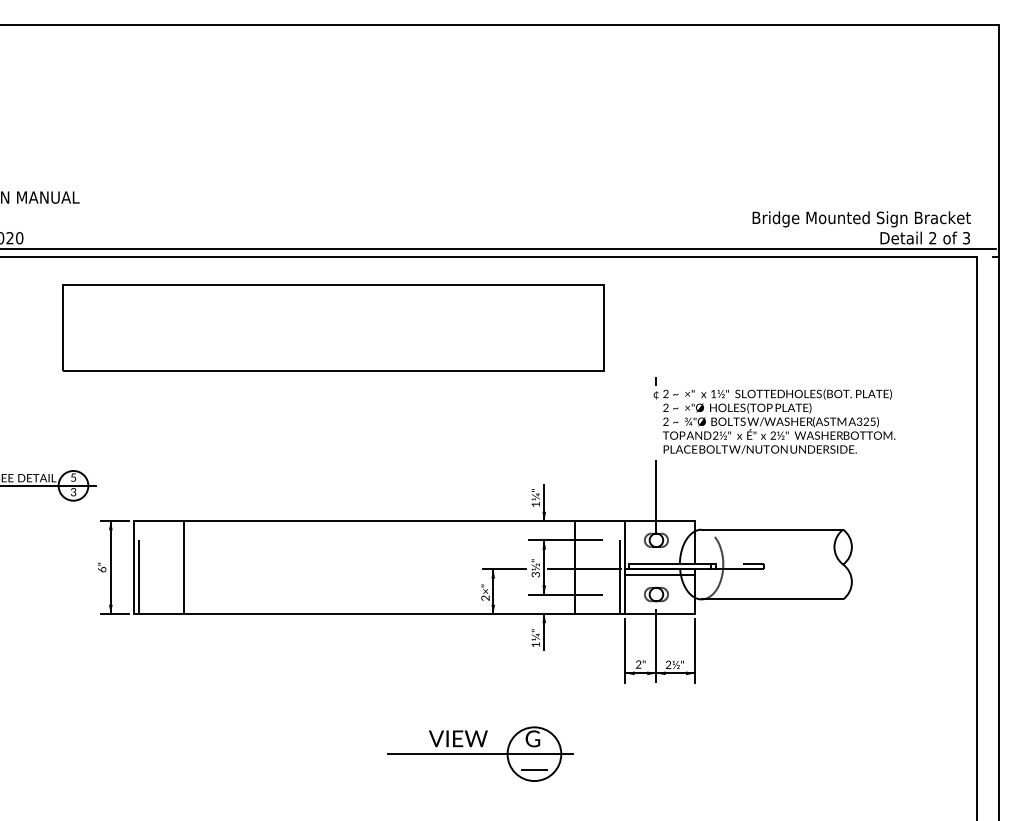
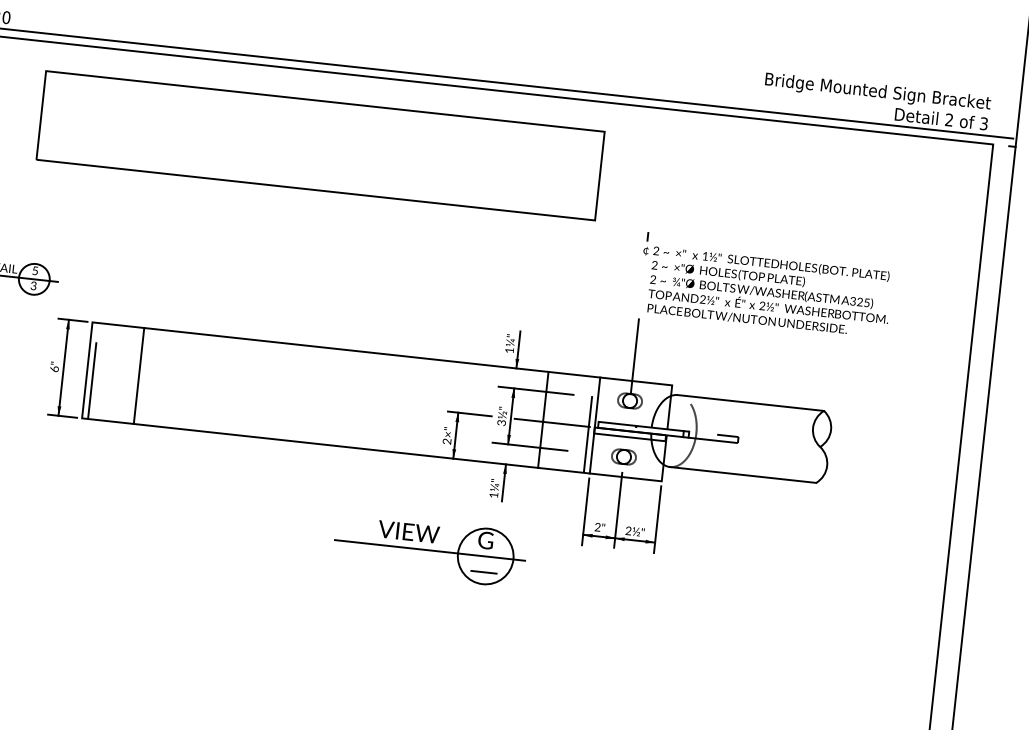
part: (480, 753) -> (430, 549), moved

